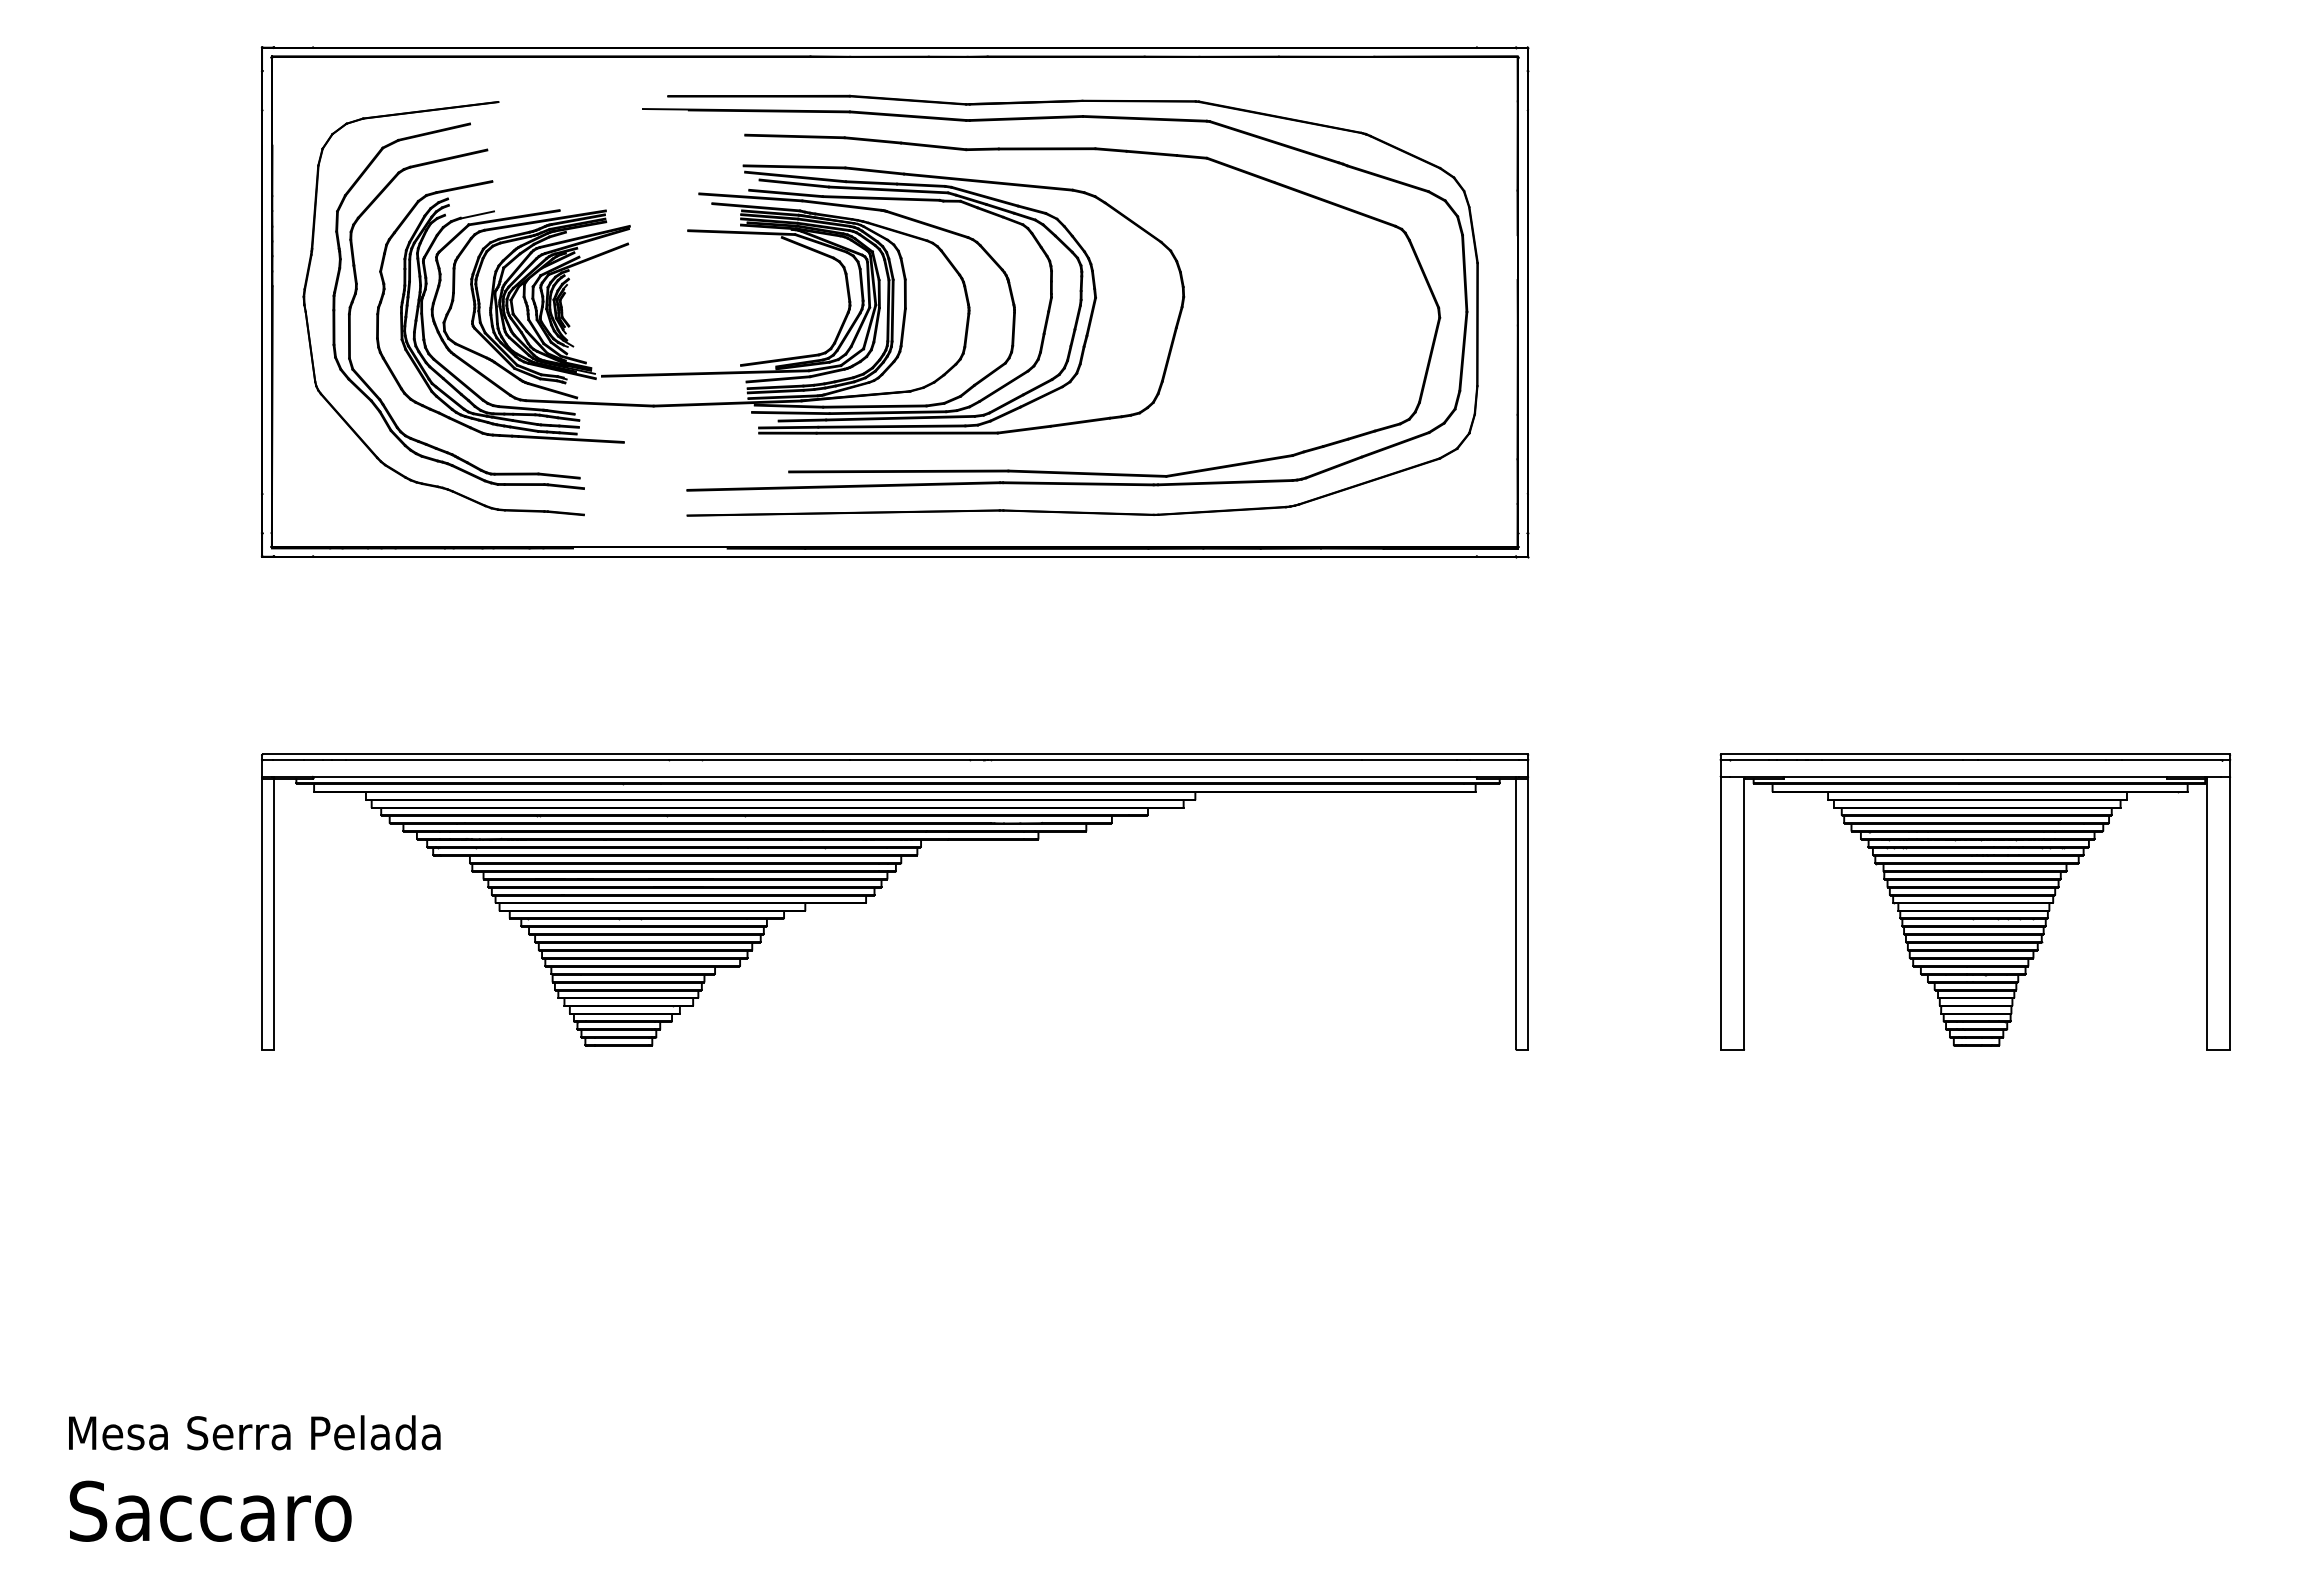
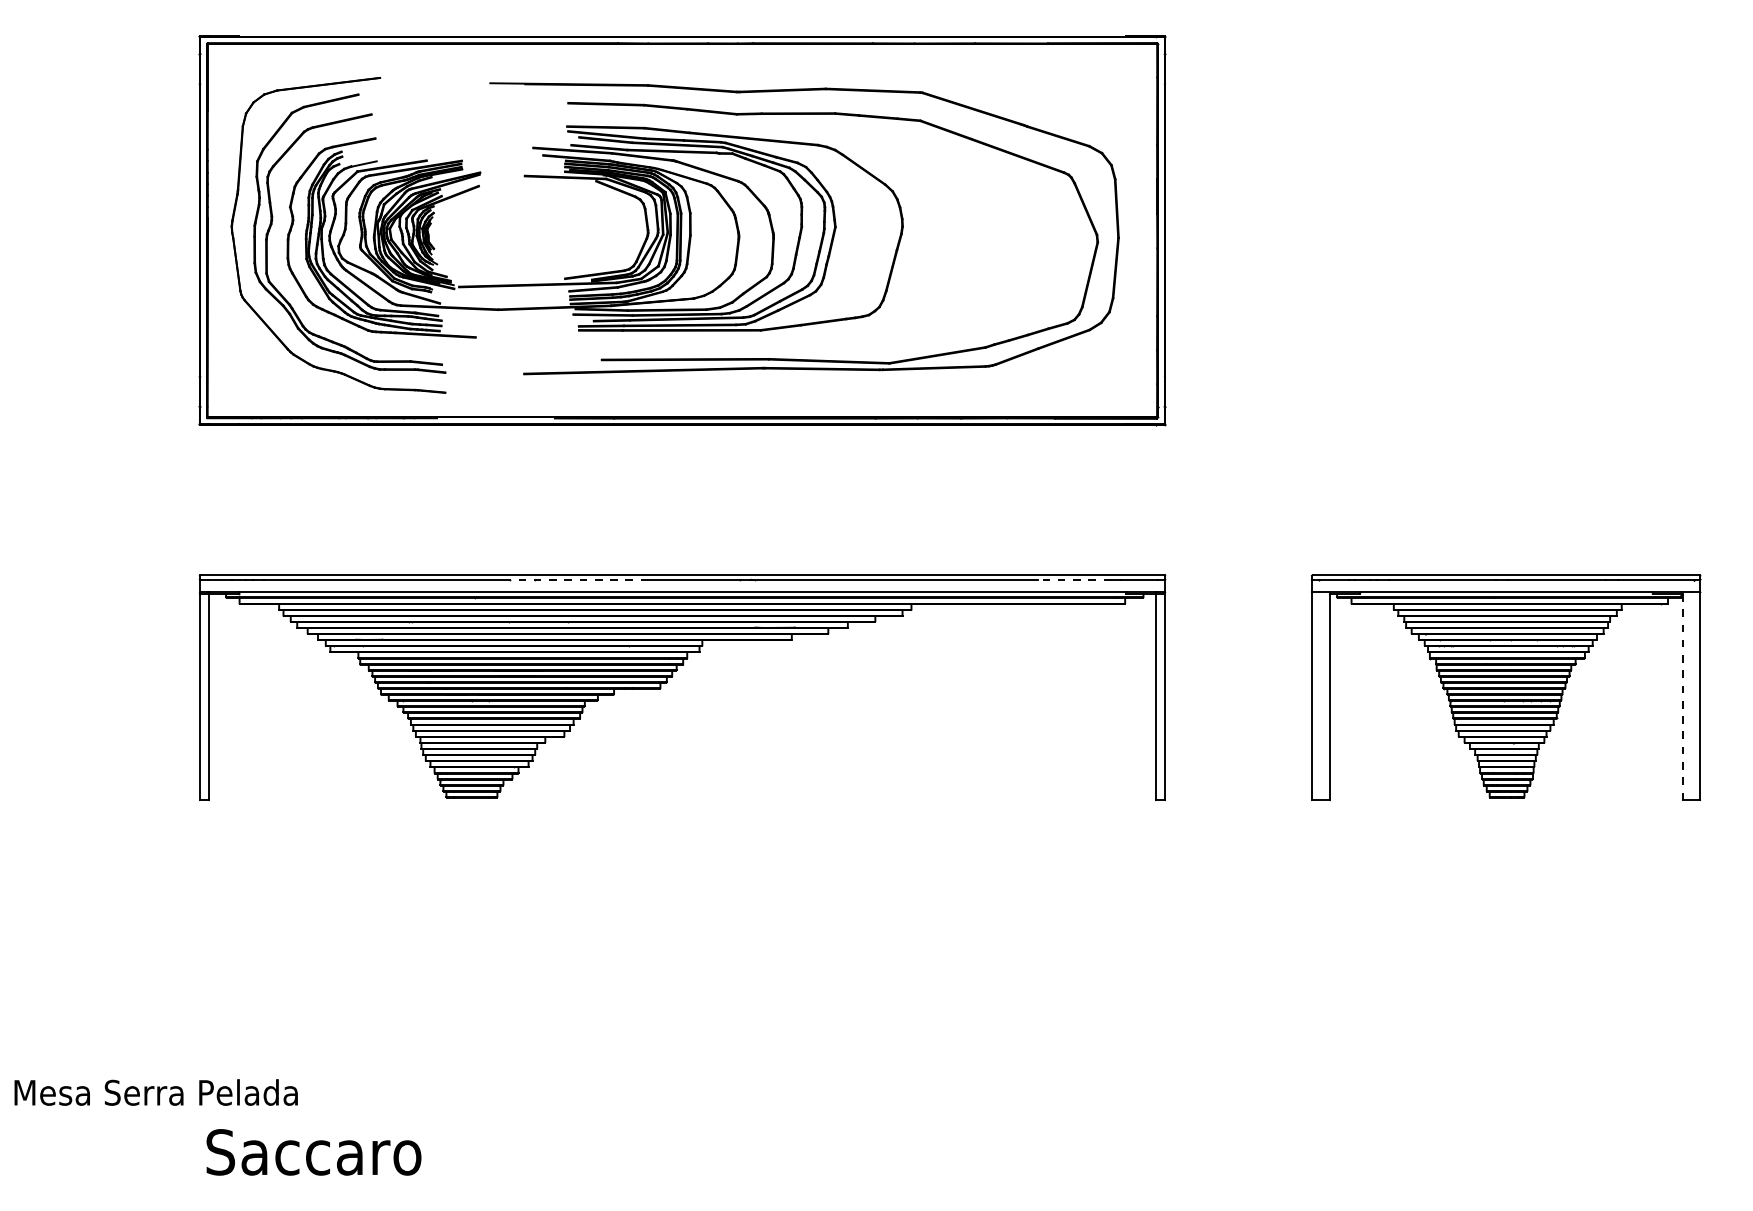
part: (1072, 102) -> (817, 78), removed
line: (759, 760) -> (579, 579), solid -> dashed
line: (1409, 760) -> (1074, 579), solid -> dashed
line: (2206, 914) -> (1682, 697), solid -> dashed
text: (254, 1432) -> (156, 1092), moved
text: (210, 1510) -> (313, 1151), moved

